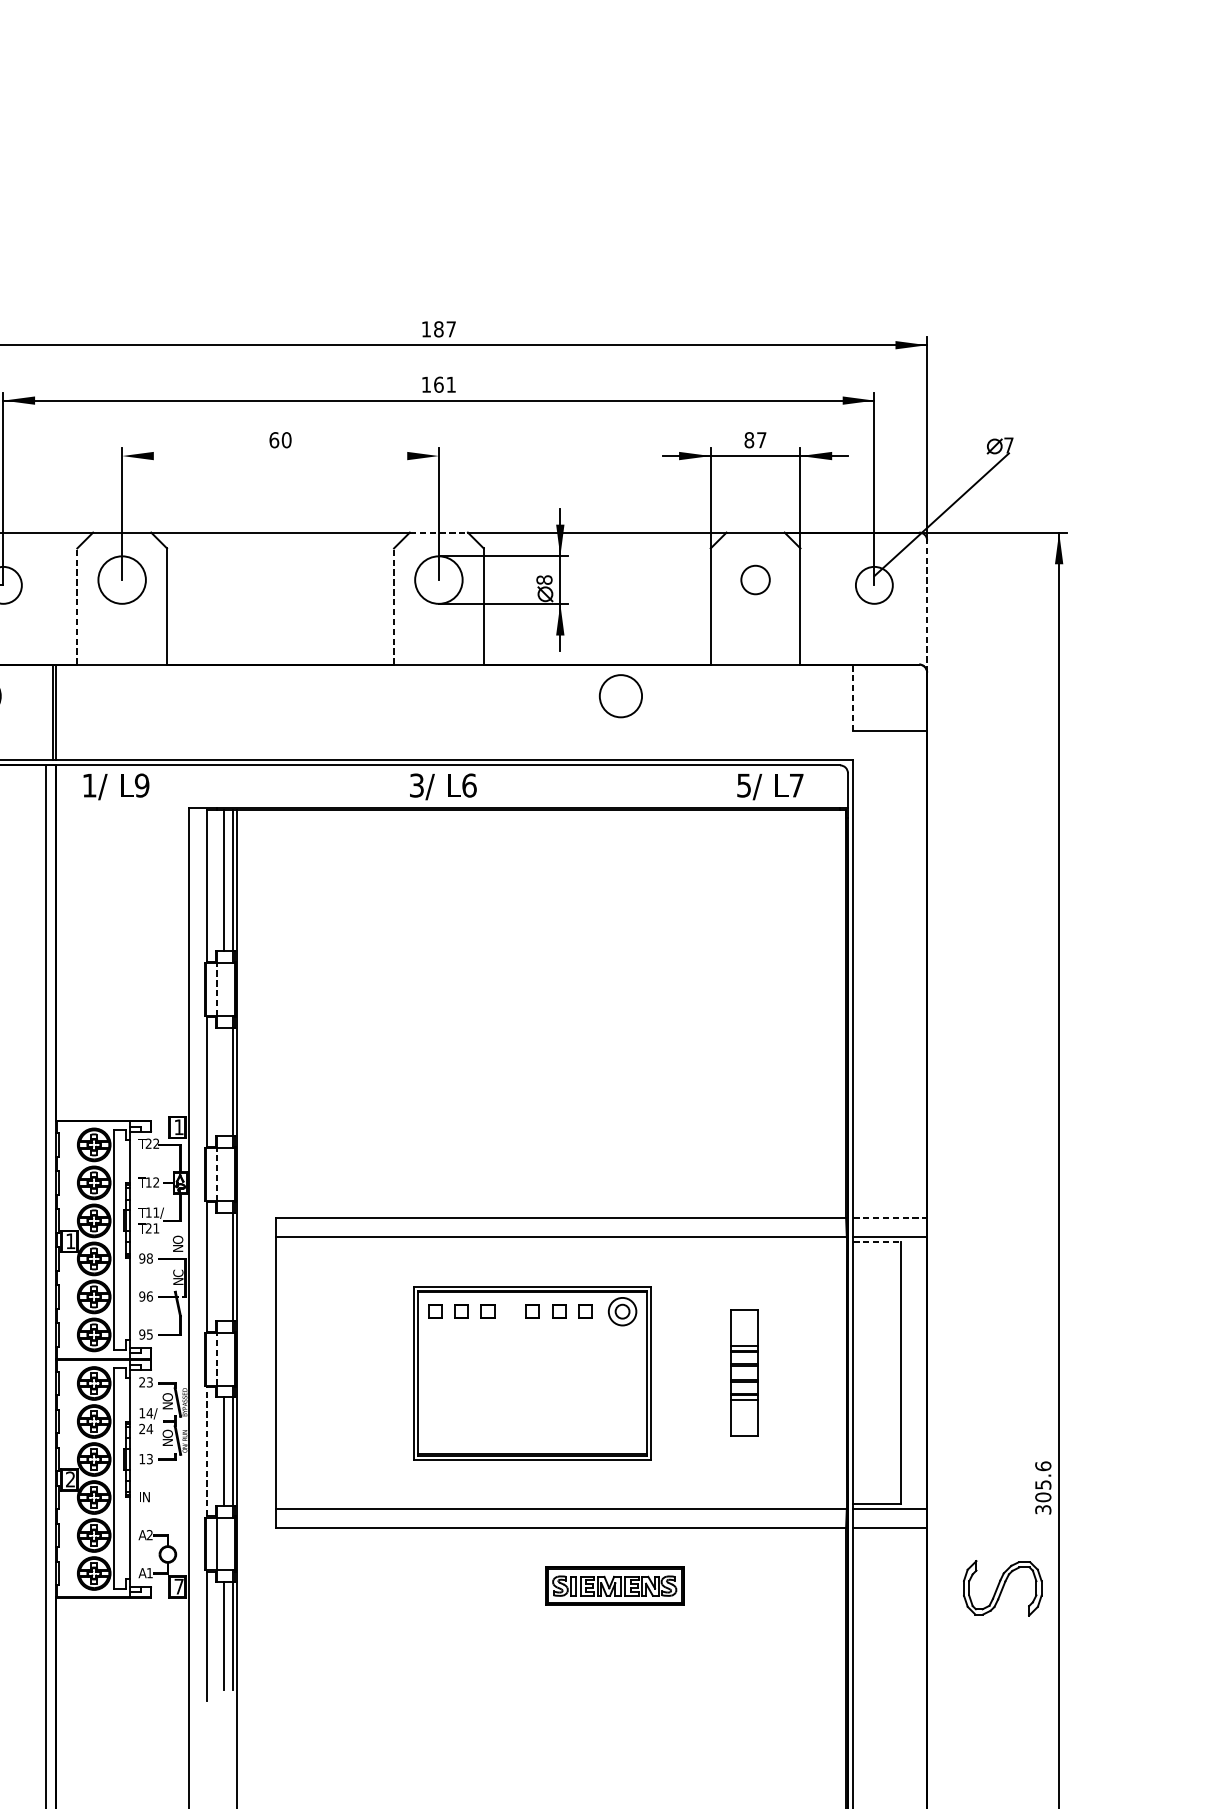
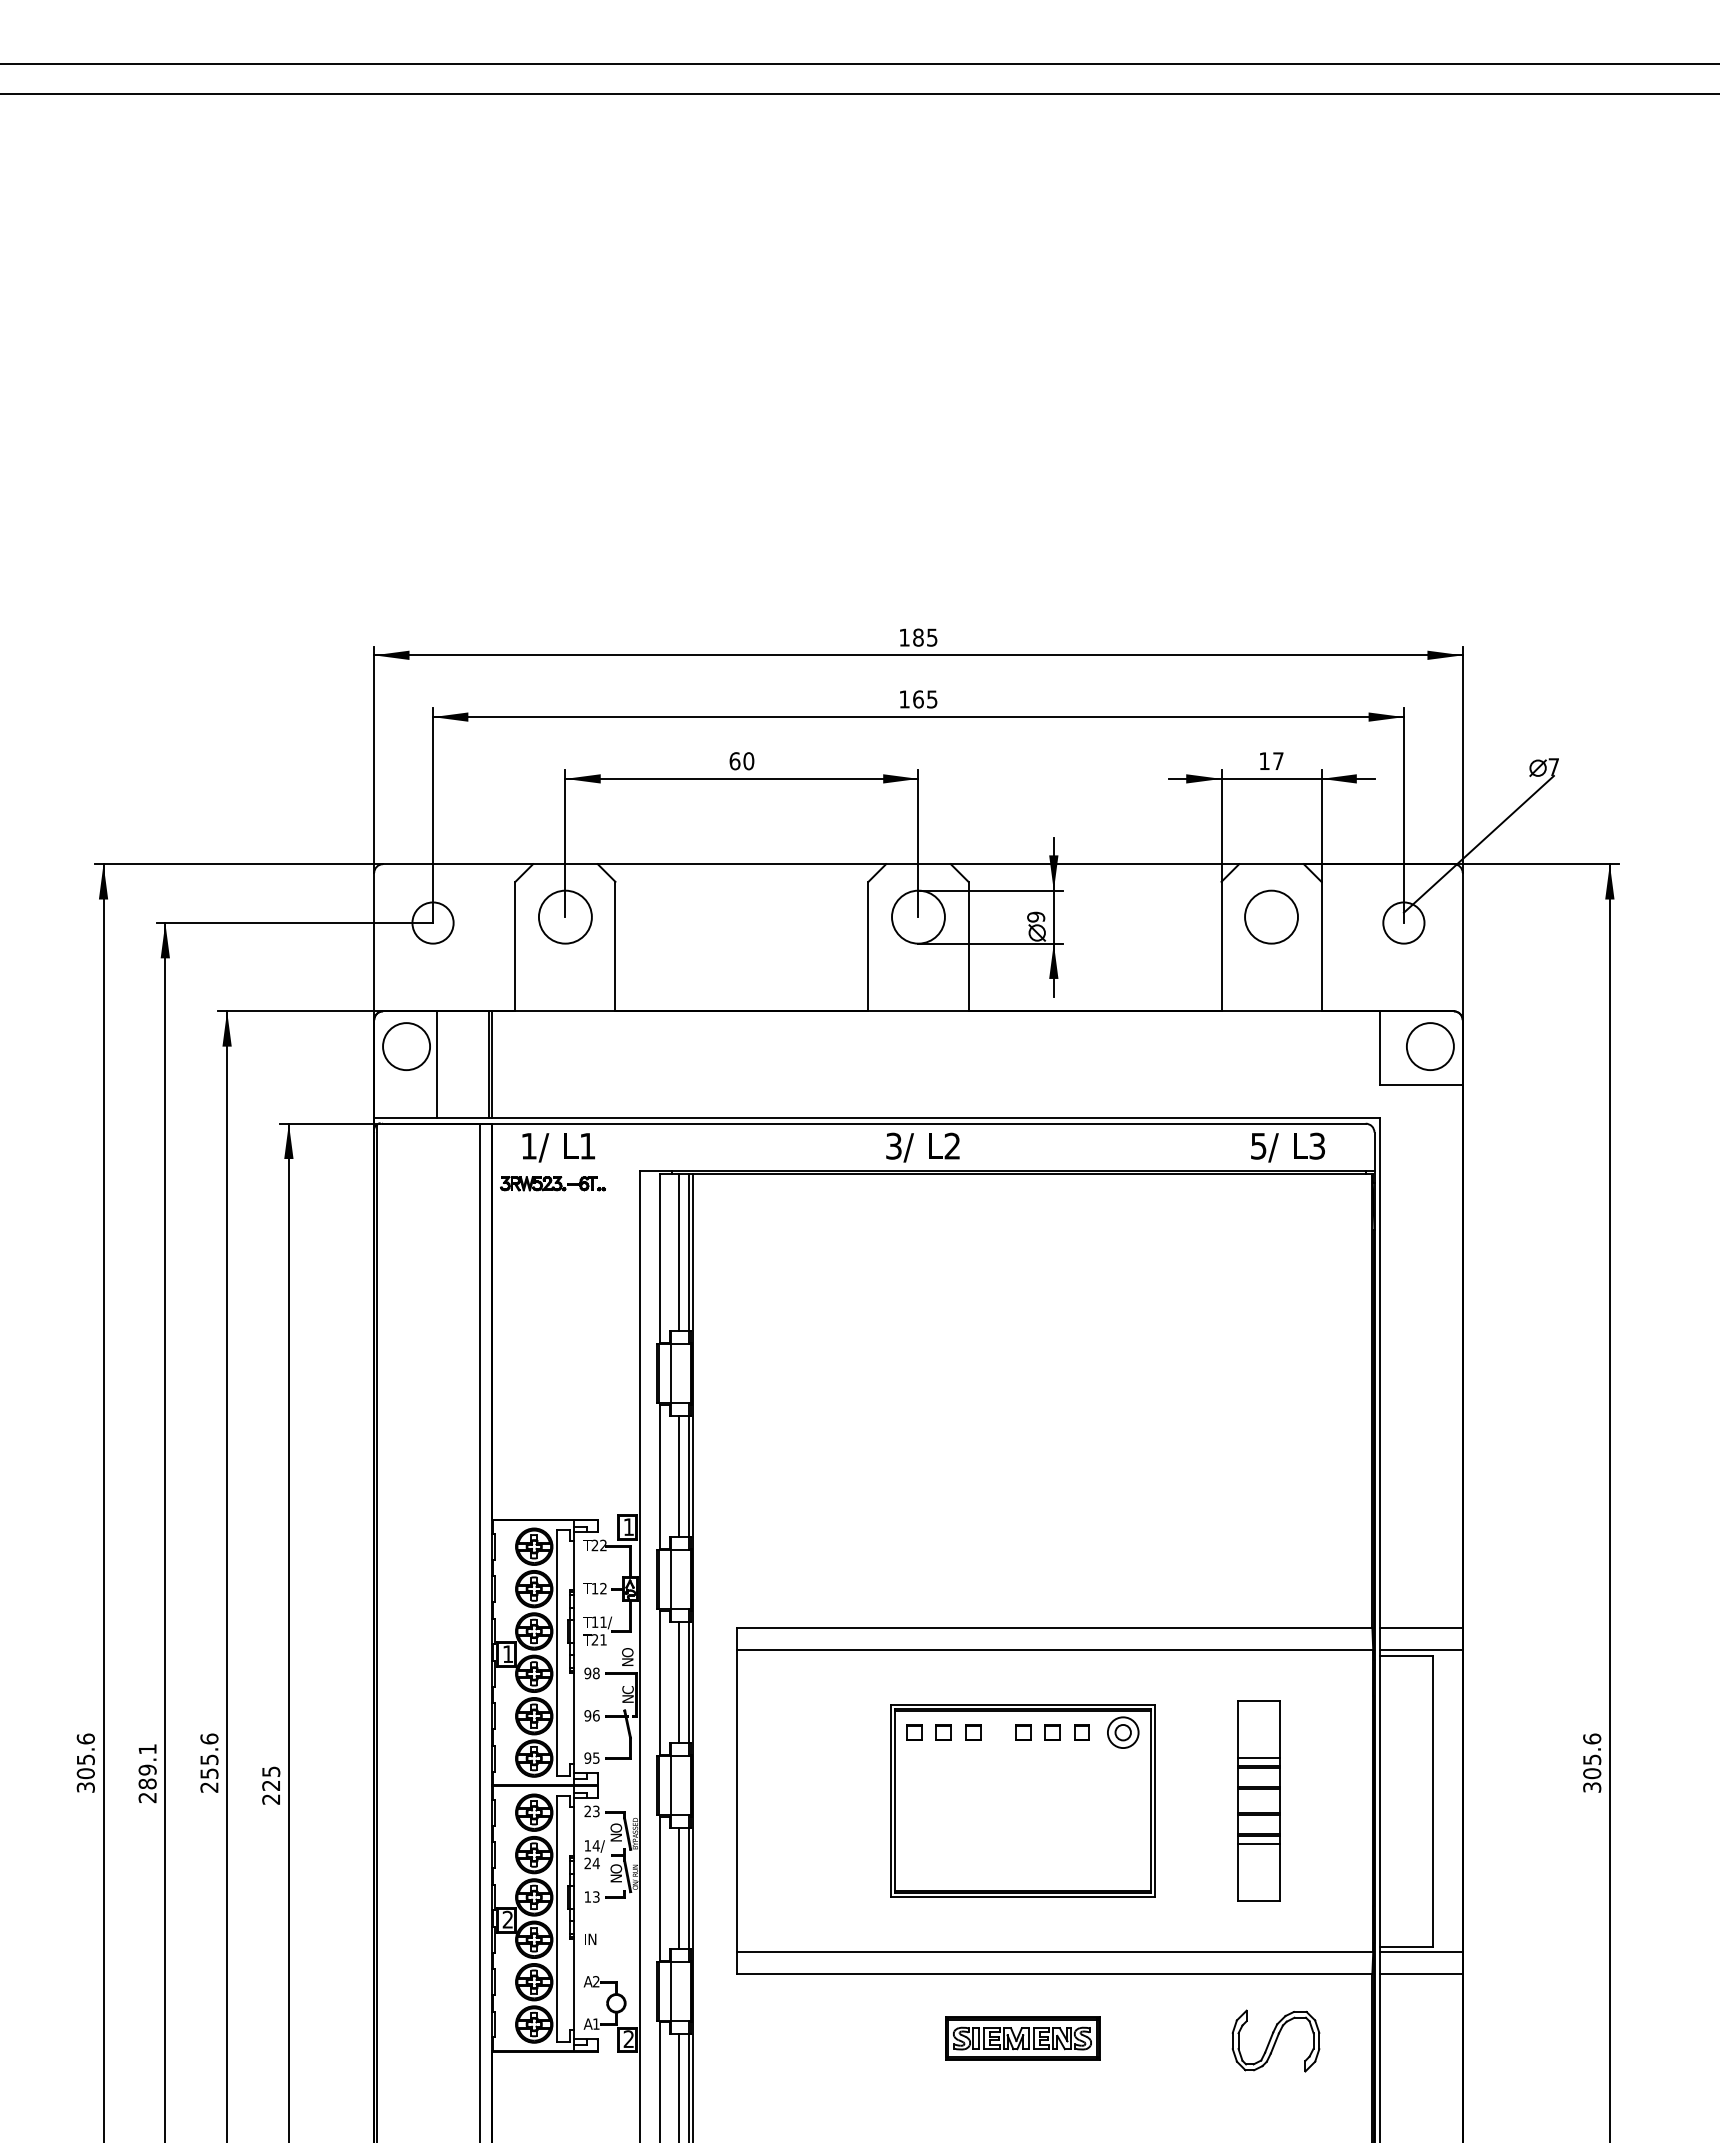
text: (451, 329) -> (932, 637), 187 -> 185
text: (451, 384) -> (932, 699), 161 -> 165
text: (749, 440) -> (1264, 761), 87 -> 17
line: (280, 455) -> (741, 778), added
line: (438, 532) -> (918, 864), dashed -> solid
text: (544, 579) -> (1036, 916), 8 -> 9
circle: (755, 579) -> (1271, 916), size x1.67
line: (77, 606) -> (515, 946), dashed -> solid
line: (394, 606) -> (868, 946), dashed -> solid
line: (926, 606) -> (1462, 946), dashed -> solid
circle: (621, 696) -> (1430, 1046), moved
line: (853, 697) -> (1380, 1048), dashed -> solid
line: (7, 712) -> (437, 1064), added
text: (141, 784) -> (587, 1145), 9 -> 1
text: (469, 784) -> (952, 1145), 6 -> 2
text: (795, 784) -> (1316, 1145), 7 -> 3
part: (110, 819) -> (552, 1183), added
line: (217, 989) -> (671, 1373), dashed -> solid
line: (223, 1081) -> (678, 1476), added
line: (217, 1174) -> (671, 1579), dashed -> solid
line: (891, 1218) -> (1422, 1628), dashed -> solid
line: (877, 1242) -> (1407, 1655), dashed -> solid
line: (223, 1266) -> (678, 1682), added
line: (217, 1359) -> (671, 1785), dashed -> solid
part: (743, 1372) -> (1258, 1800), size x1.43
line: (206, 1451) -> (659, 1888), dashed -> solid
text: (1043, 1487) -> (1592, 1762), moved
text: (178, 1586) -> (628, 2038), 7 -> 2
part: (614, 1586) -> (1022, 2038), moved
part: (1002, 1587) -> (1275, 2040), moved

